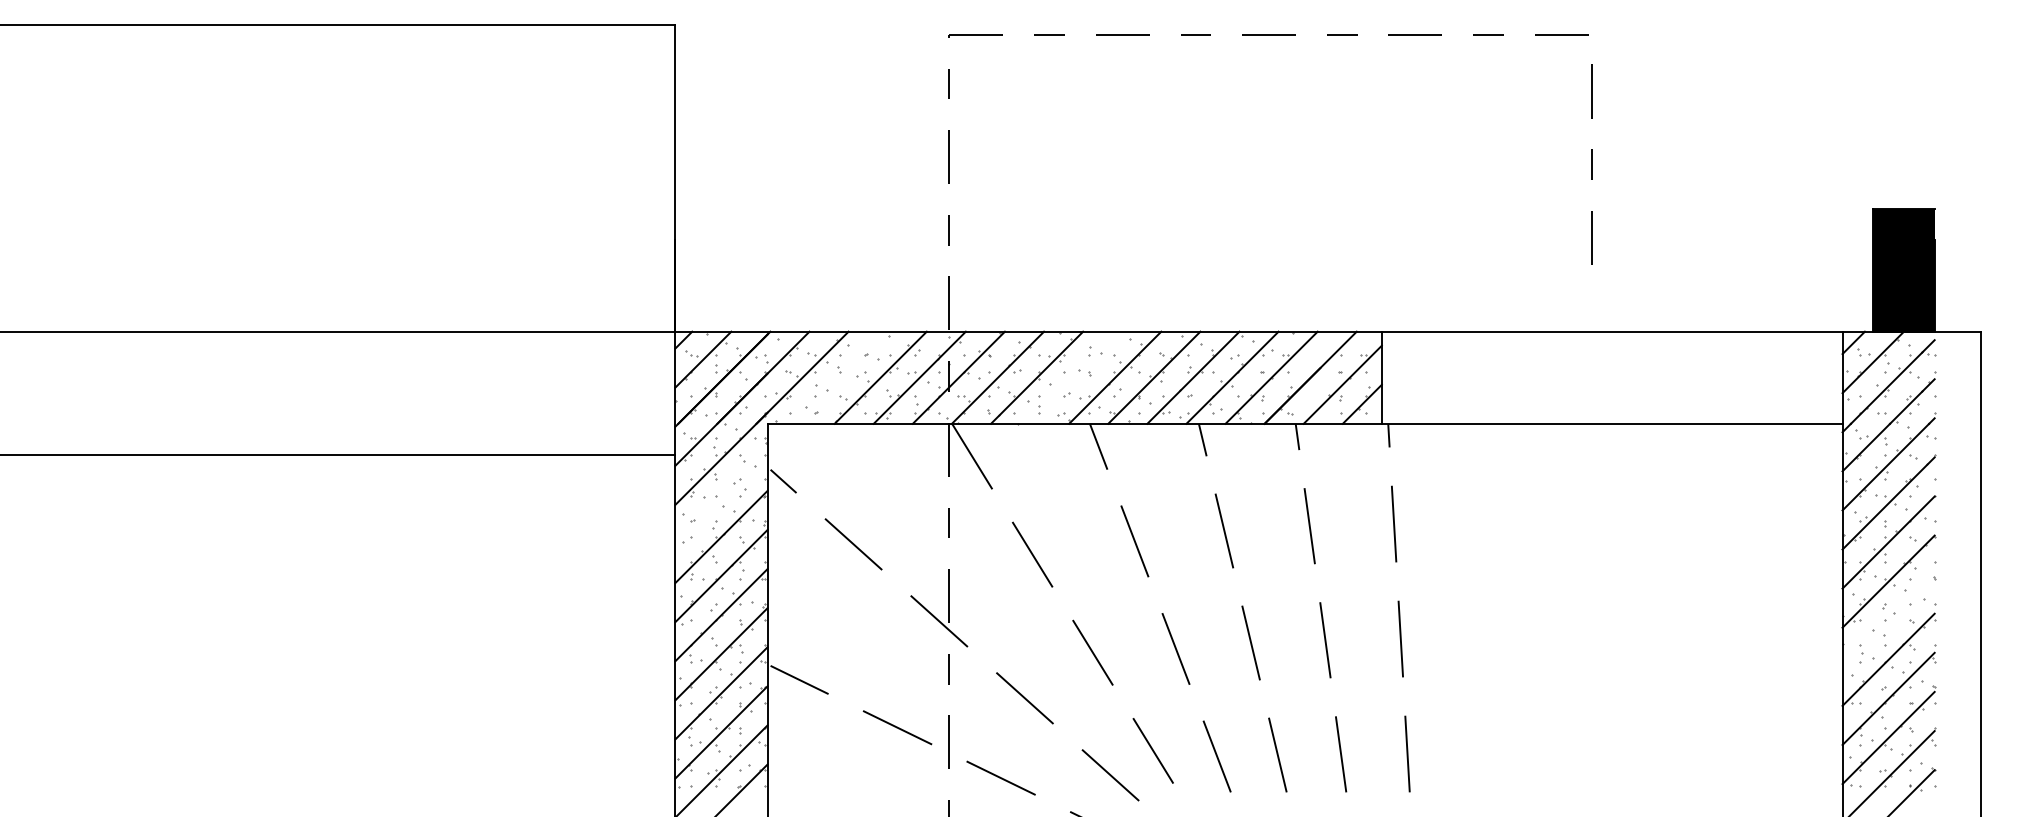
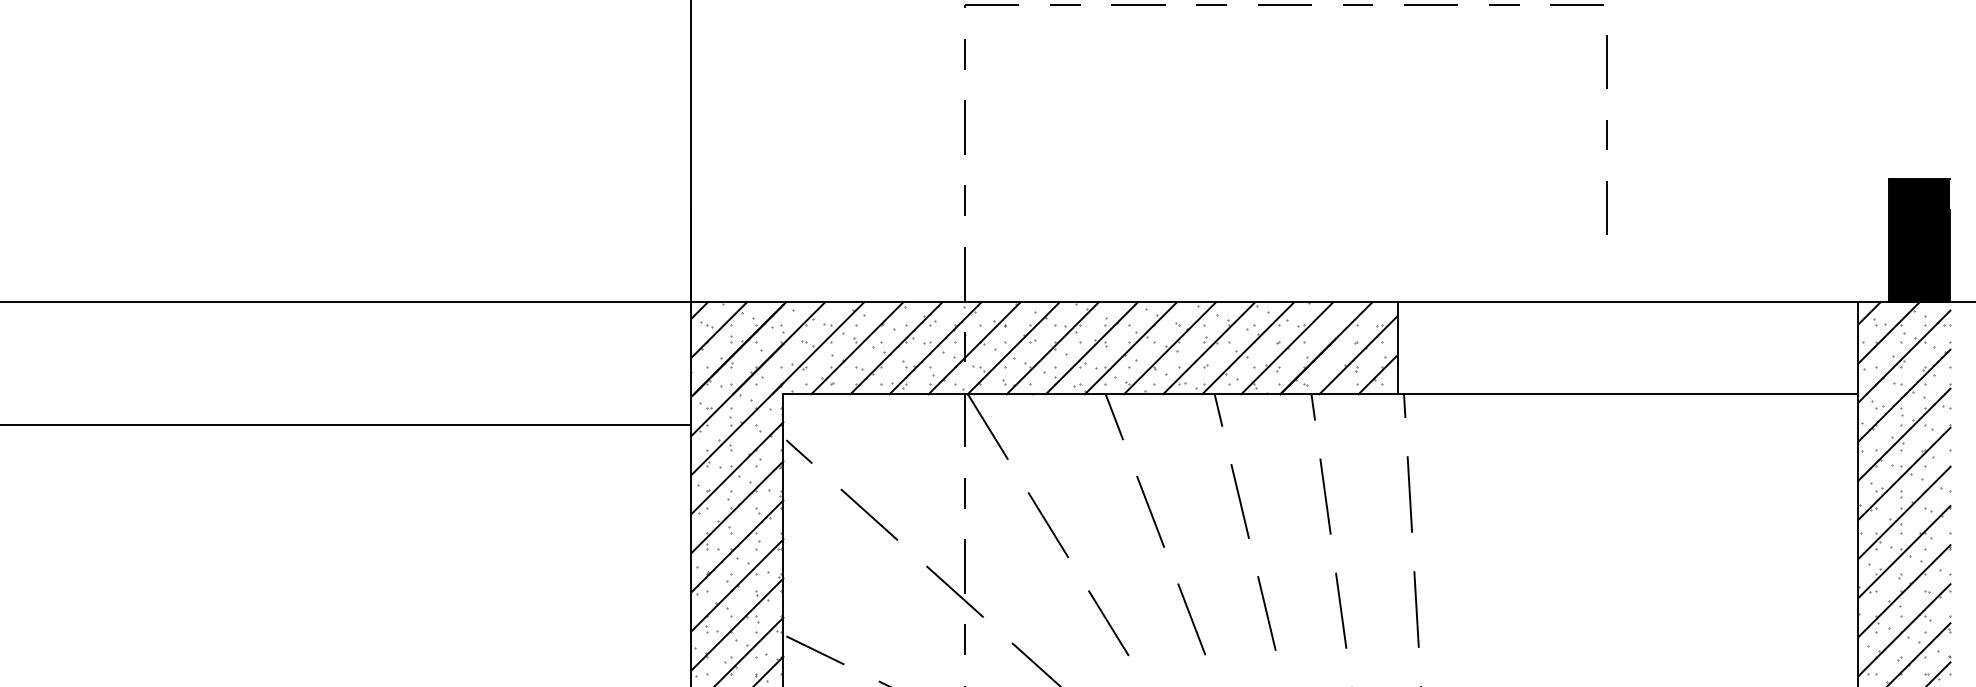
line: (841, 377) -> (857, 347), added
line: (1076, 377) -> (1092, 347), added
line: (721, 497) -> (737, 467), added
line: (1888, 620) -> (1904, 590), added

